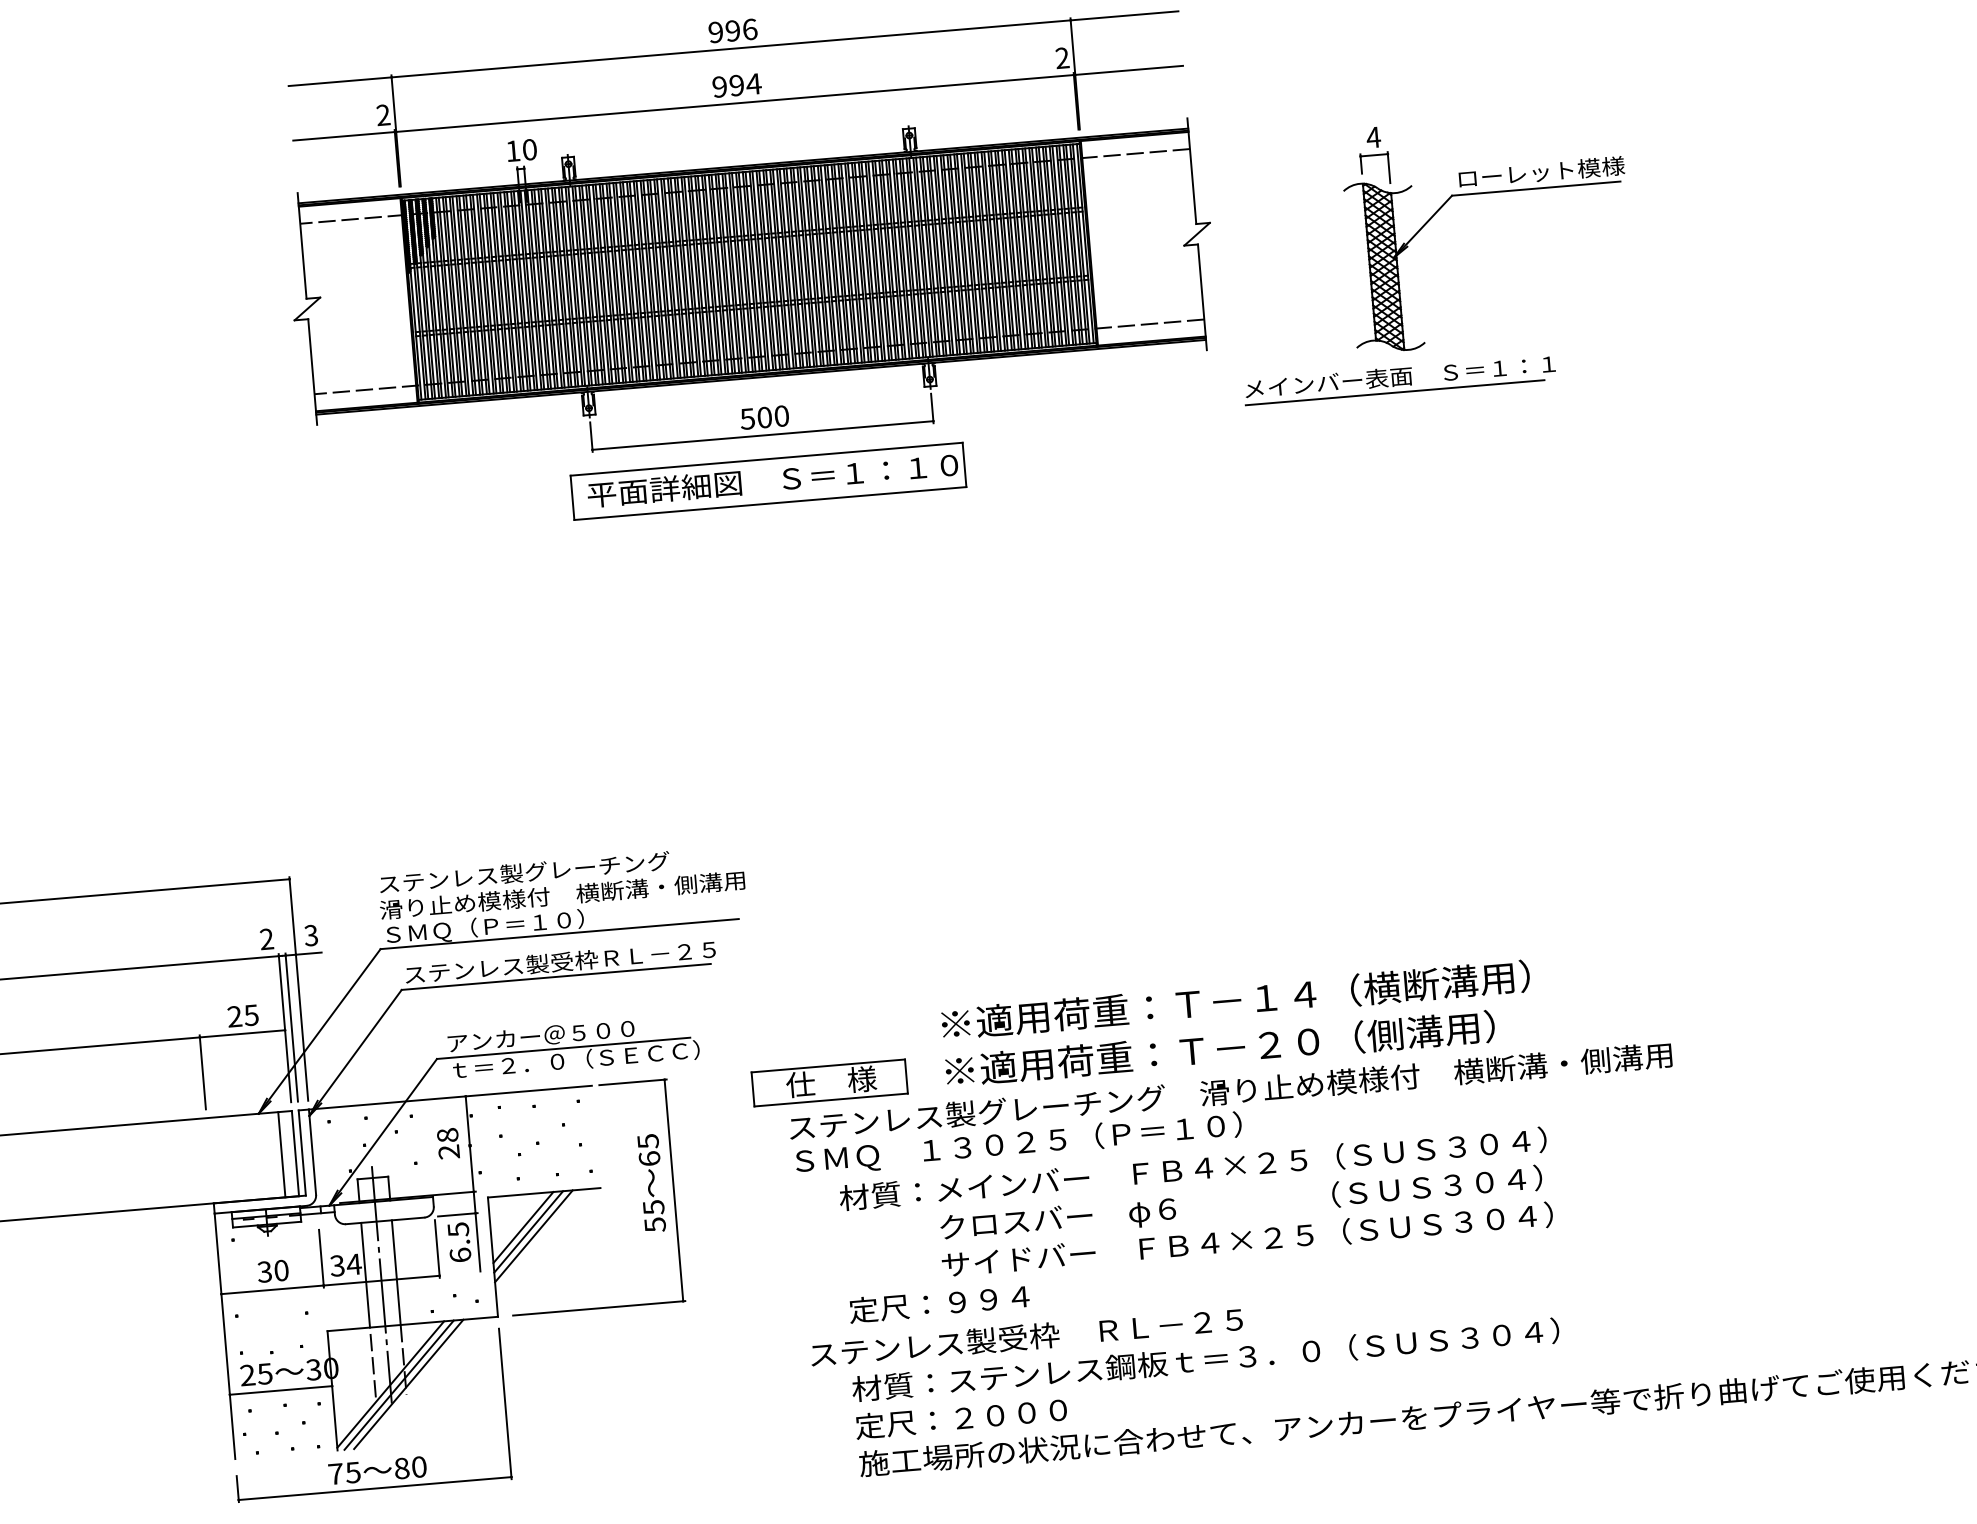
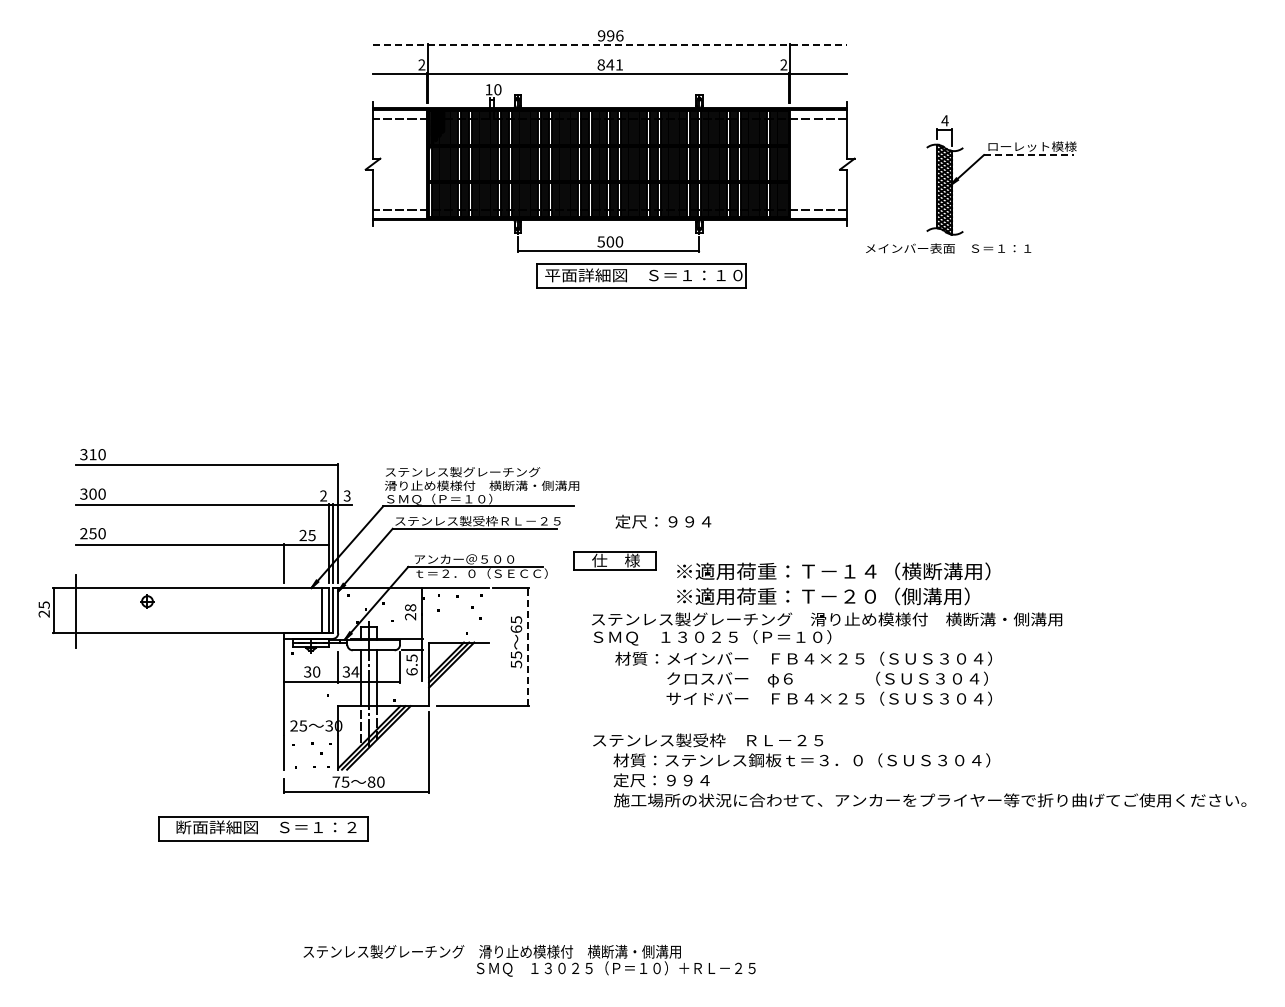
line: (734, 49) -> (610, 45), solid -> dashed
text: (737, 84) -> (610, 64), 994 -> 841
line: (1535, 189) -> (1028, 155), solid -> dashed
line: (1393, 392) -> (944, 256), removed
part: (768, 480) -> (641, 275), moved
part: (828, 1082) -> (614, 560), moved
line: (673, 1189) -> (527, 646), solid -> dashed
text: (939, 1303) -> (663, 521), moved
line: (280, 1390) -> (310, 735), removed
text: (1011, 1414) -> (696, 780), 定尺：２０００ -> 定尺：９９４

